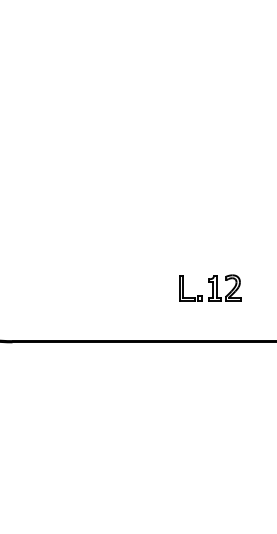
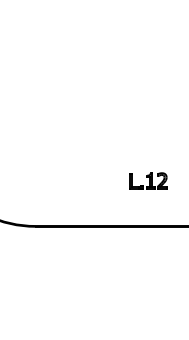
part: (210, 287) -> (148, 180), moved

